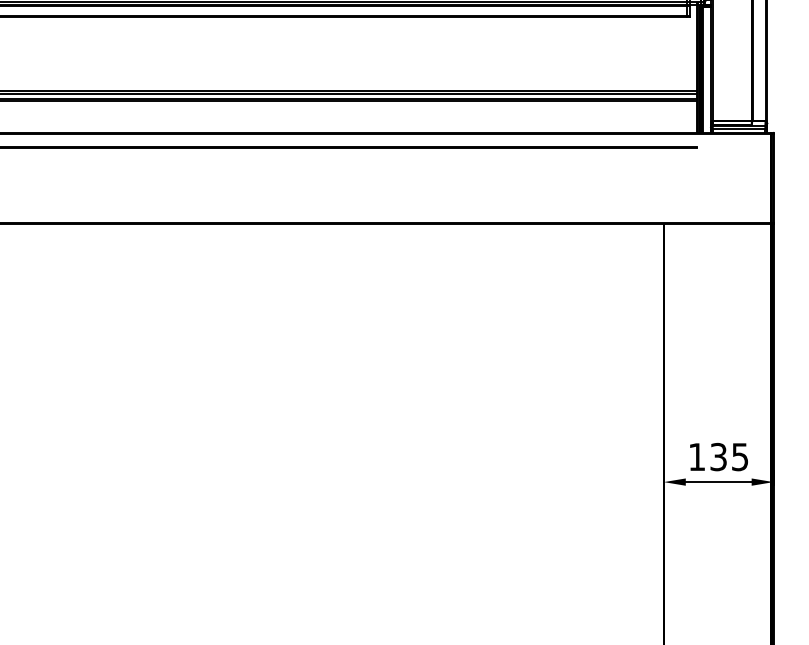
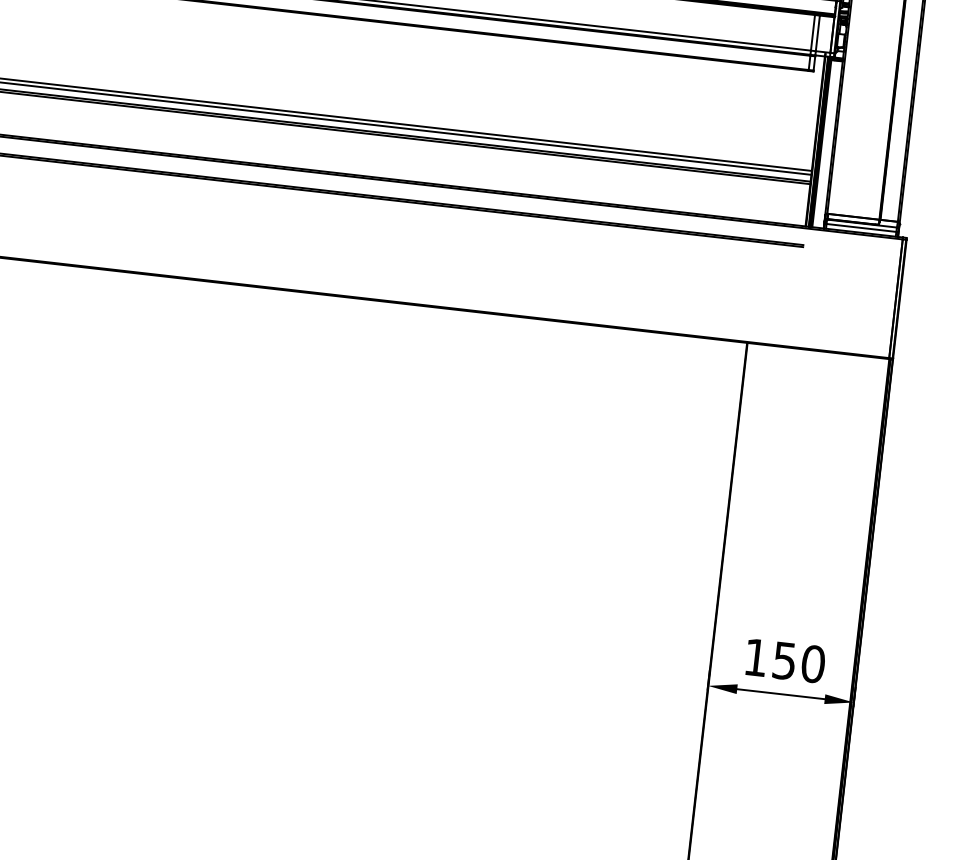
text: (729, 456) -> (799, 661), 135 -> 150

